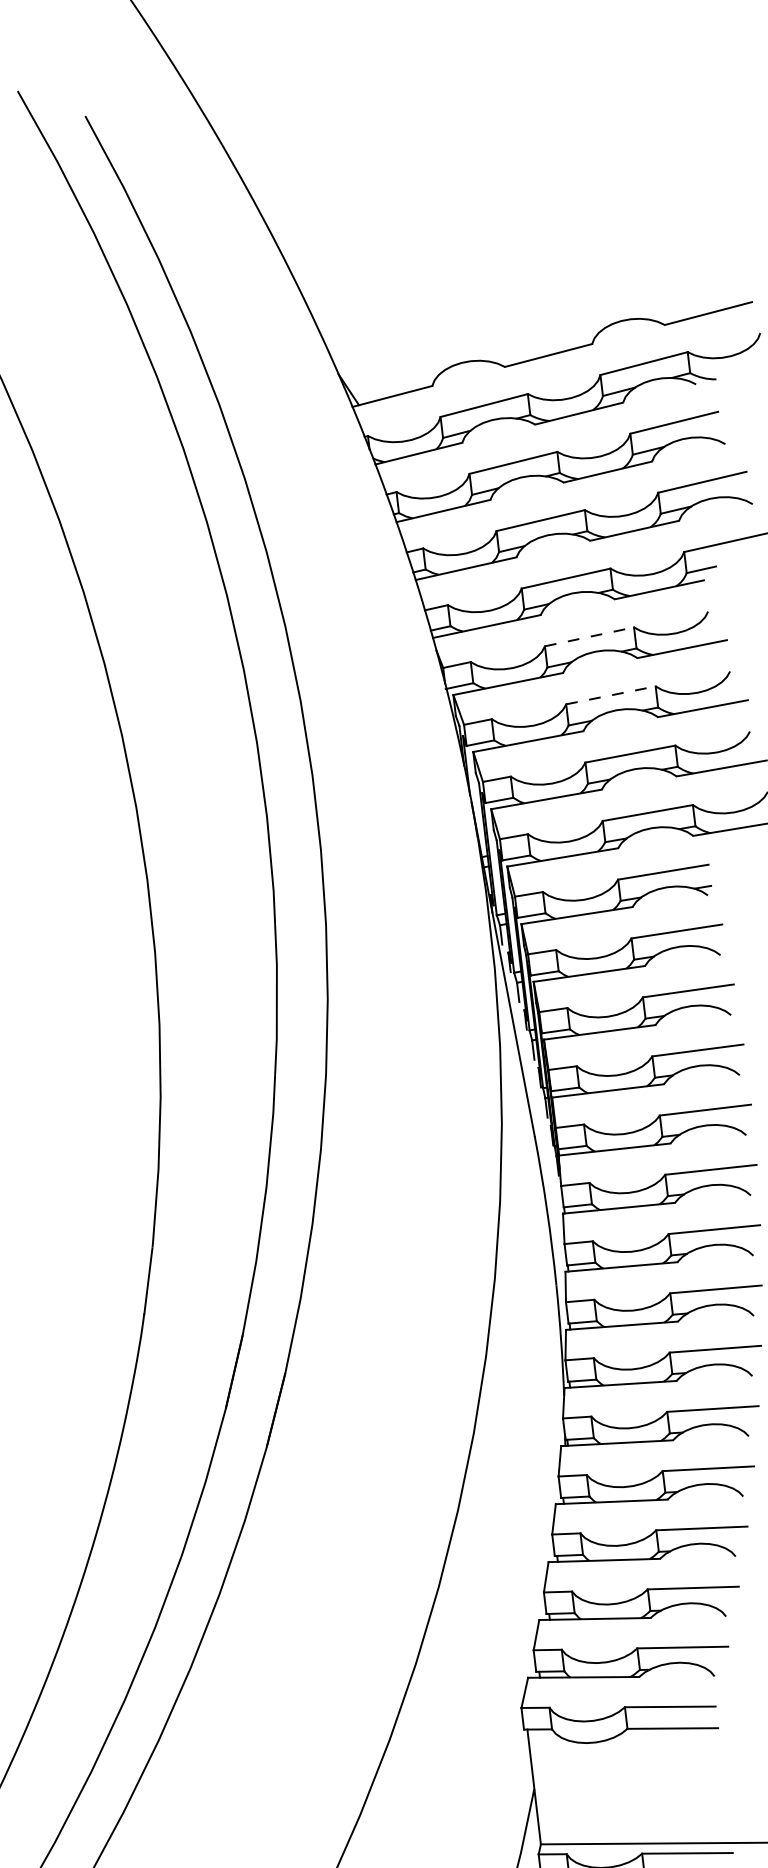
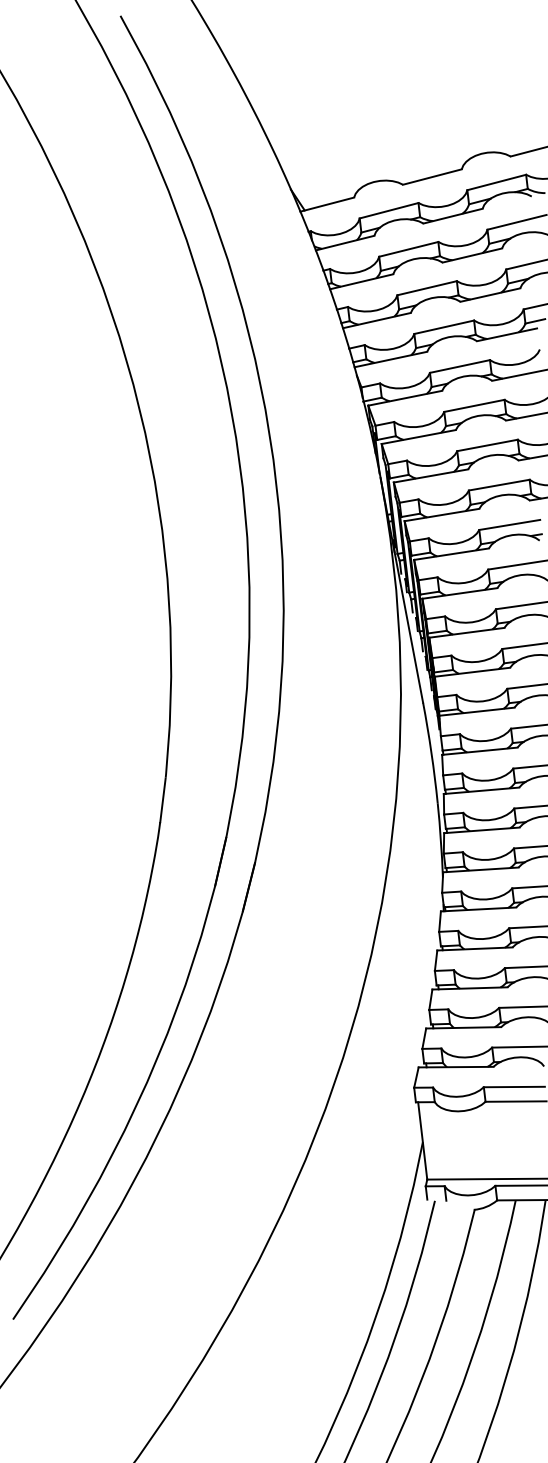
line: (588, 636) -> (459, 366), dashed -> solid
line: (611, 694) -> (474, 405), dashed -> solid

